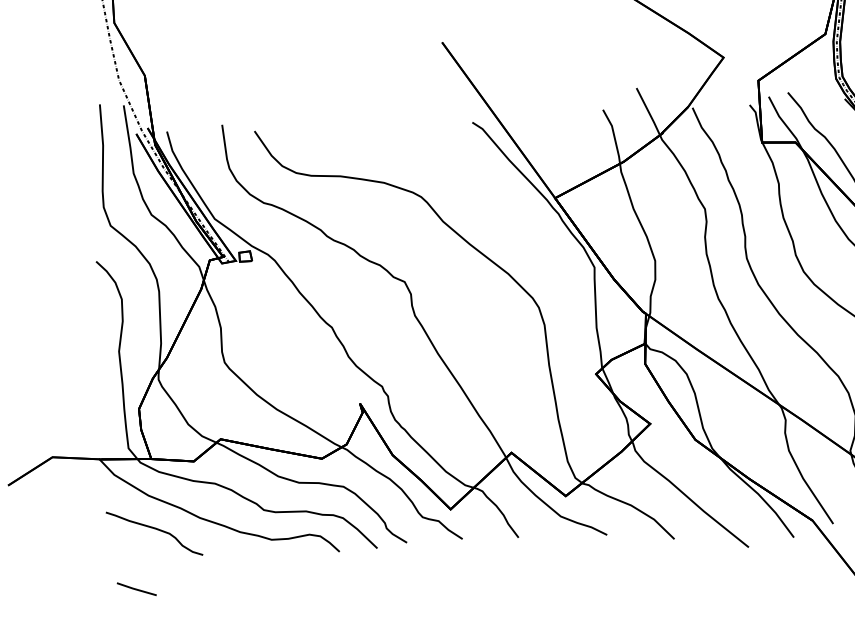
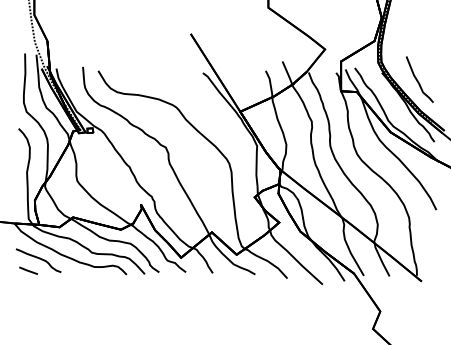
line: (136, 588) -> (28, 270), moved

